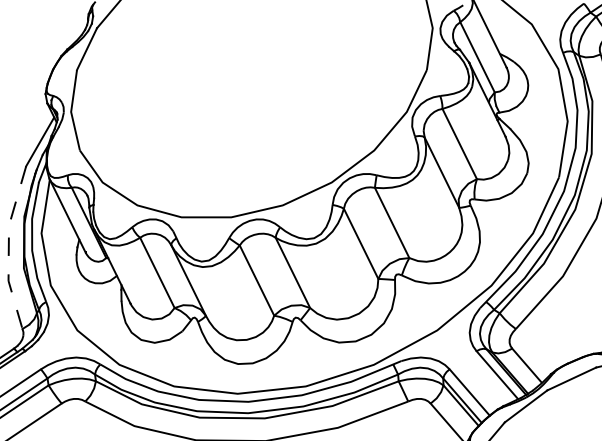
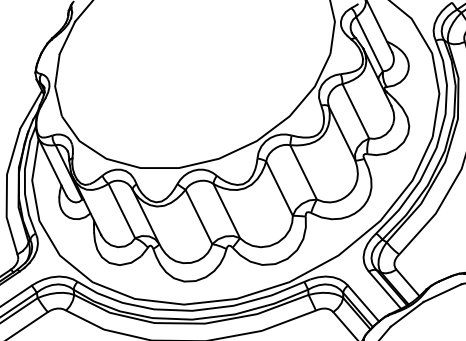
line: (8, 247) -> (6, 191), dashed -> solid

